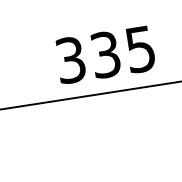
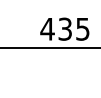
text: (70, 58) -> (47, 28), 335 -> 435

